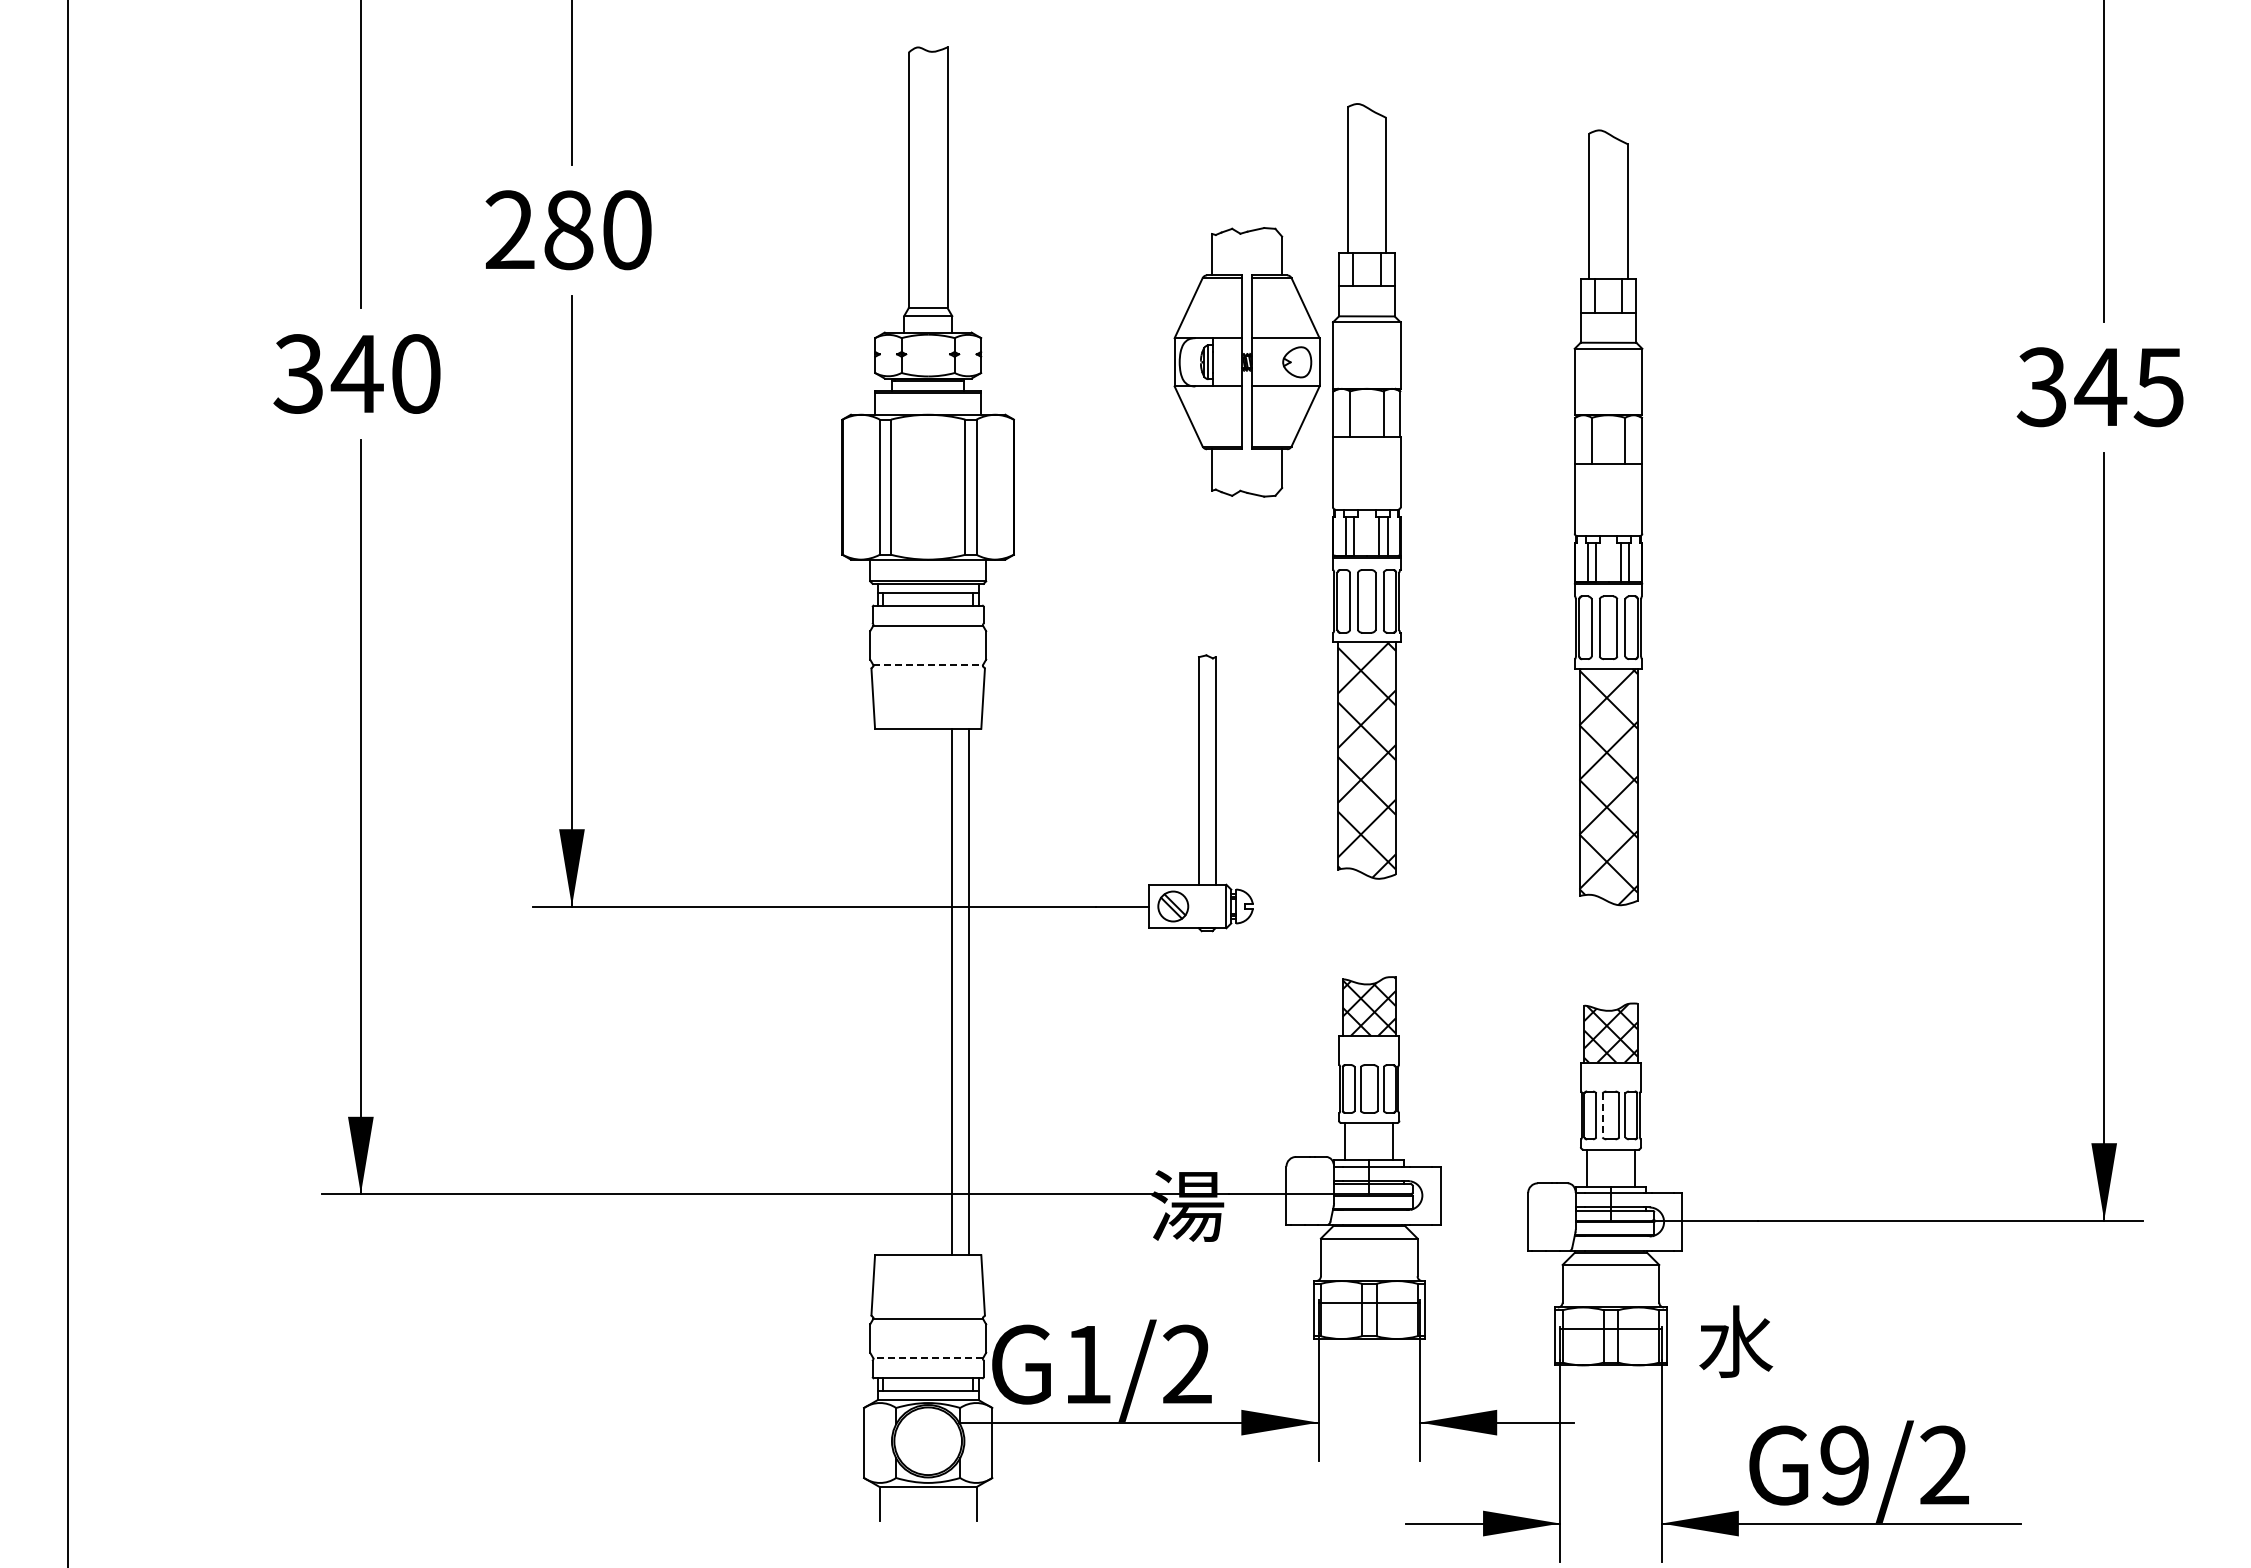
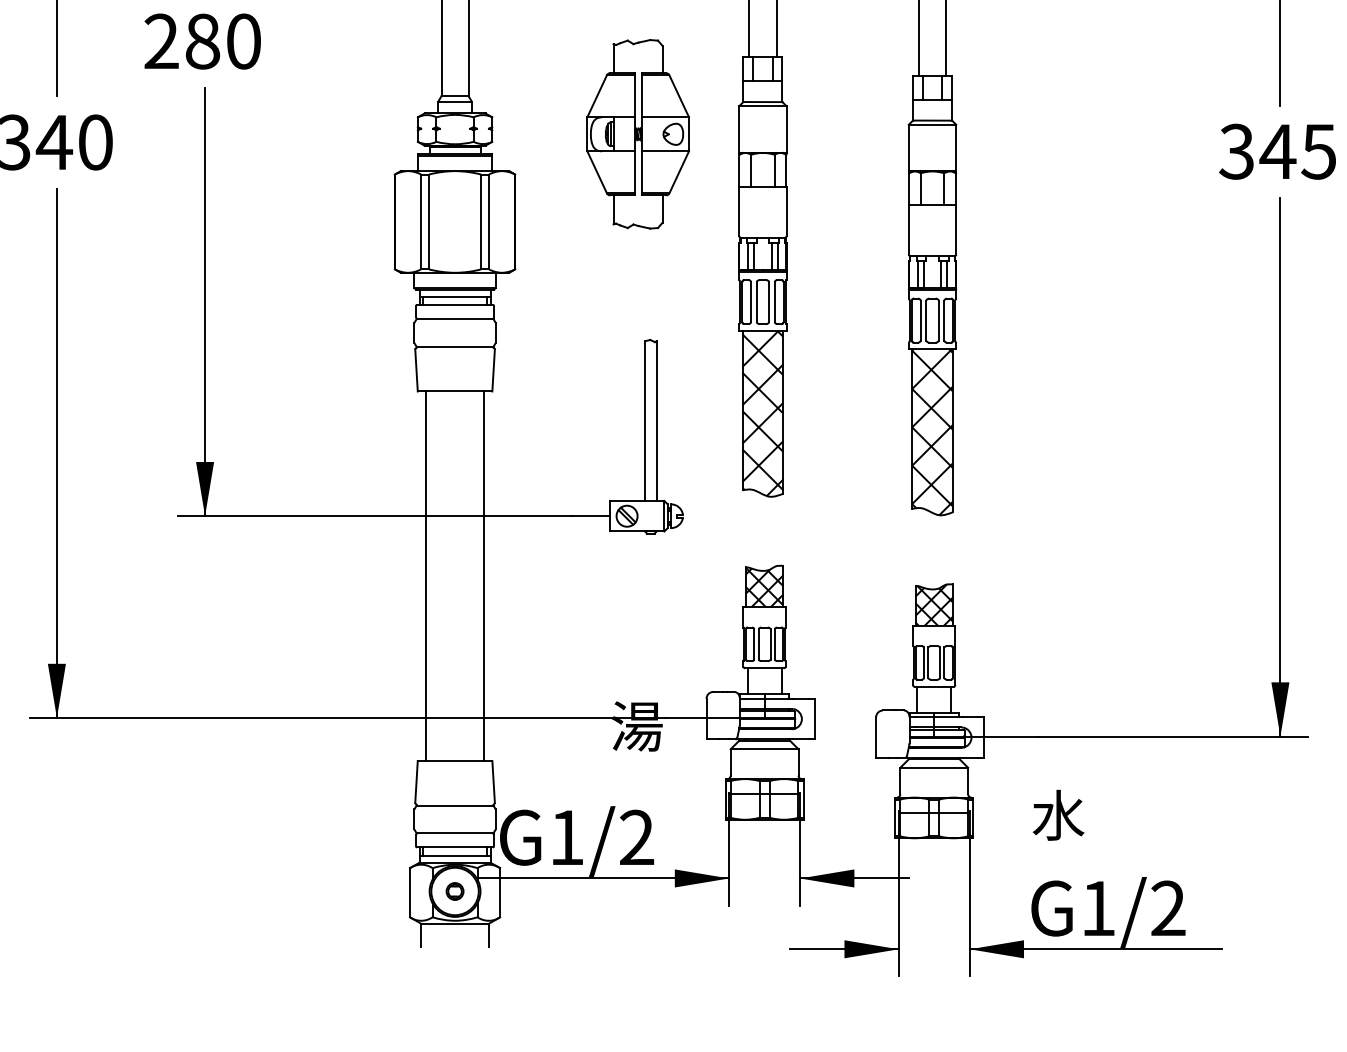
part: (1246, 362) -> (637, 134), moved
line: (928, 664) -> (455, 346), dashed -> solid
line: (952, 991) -> (426, 575), moved
line: (1602, 1115) -> (928, 662), dashed -> solid
text: (1736, 1341) -> (1058, 815), moved
line: (928, 1358) -> (455, 833), dashed -> solid
part: (928, 1441) -> (455, 891), added
text: (1844, 1465) -> (1098, 908), G9/2 -> G1/2

